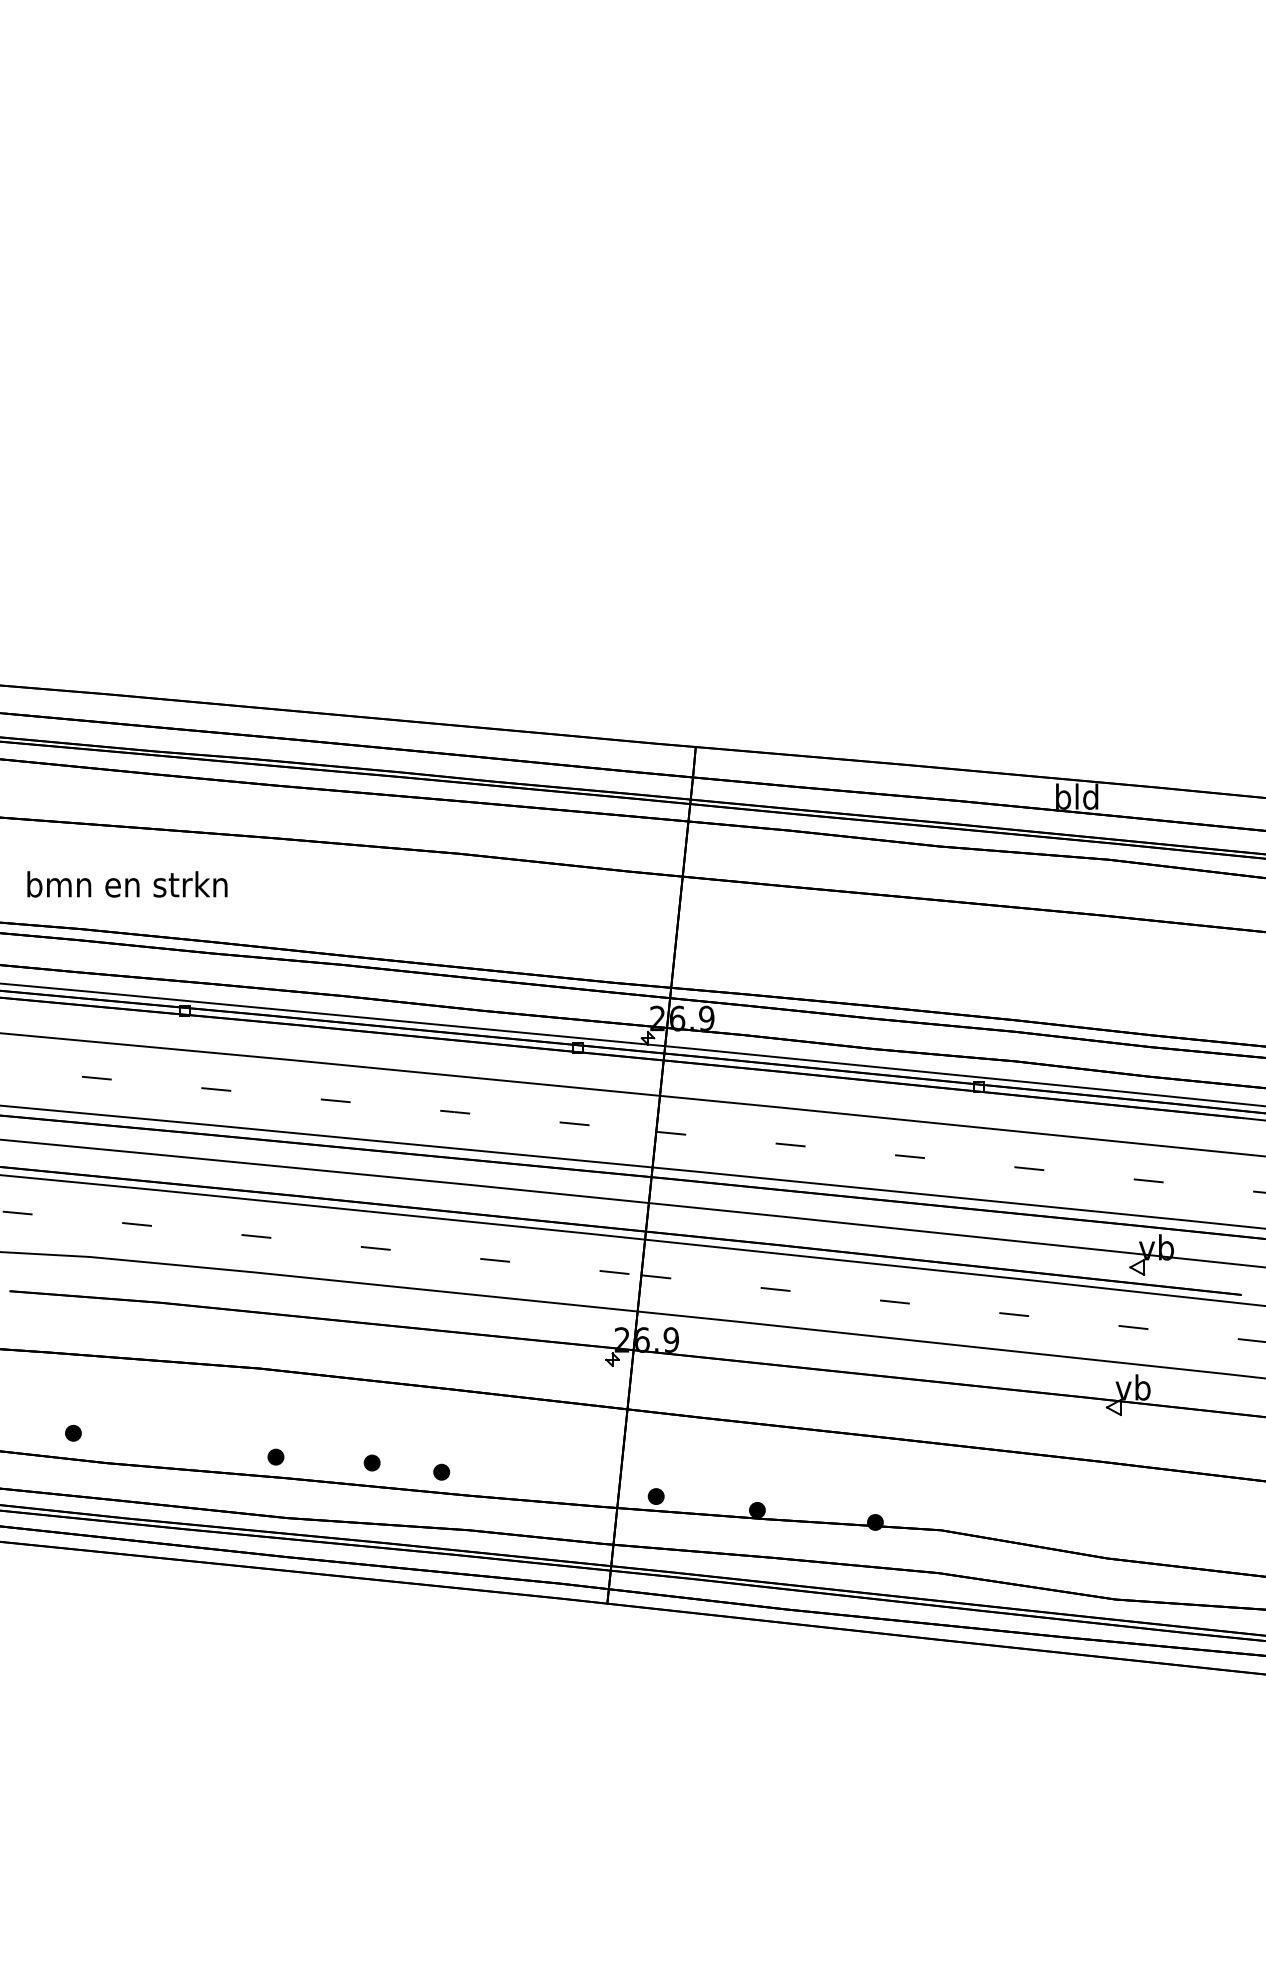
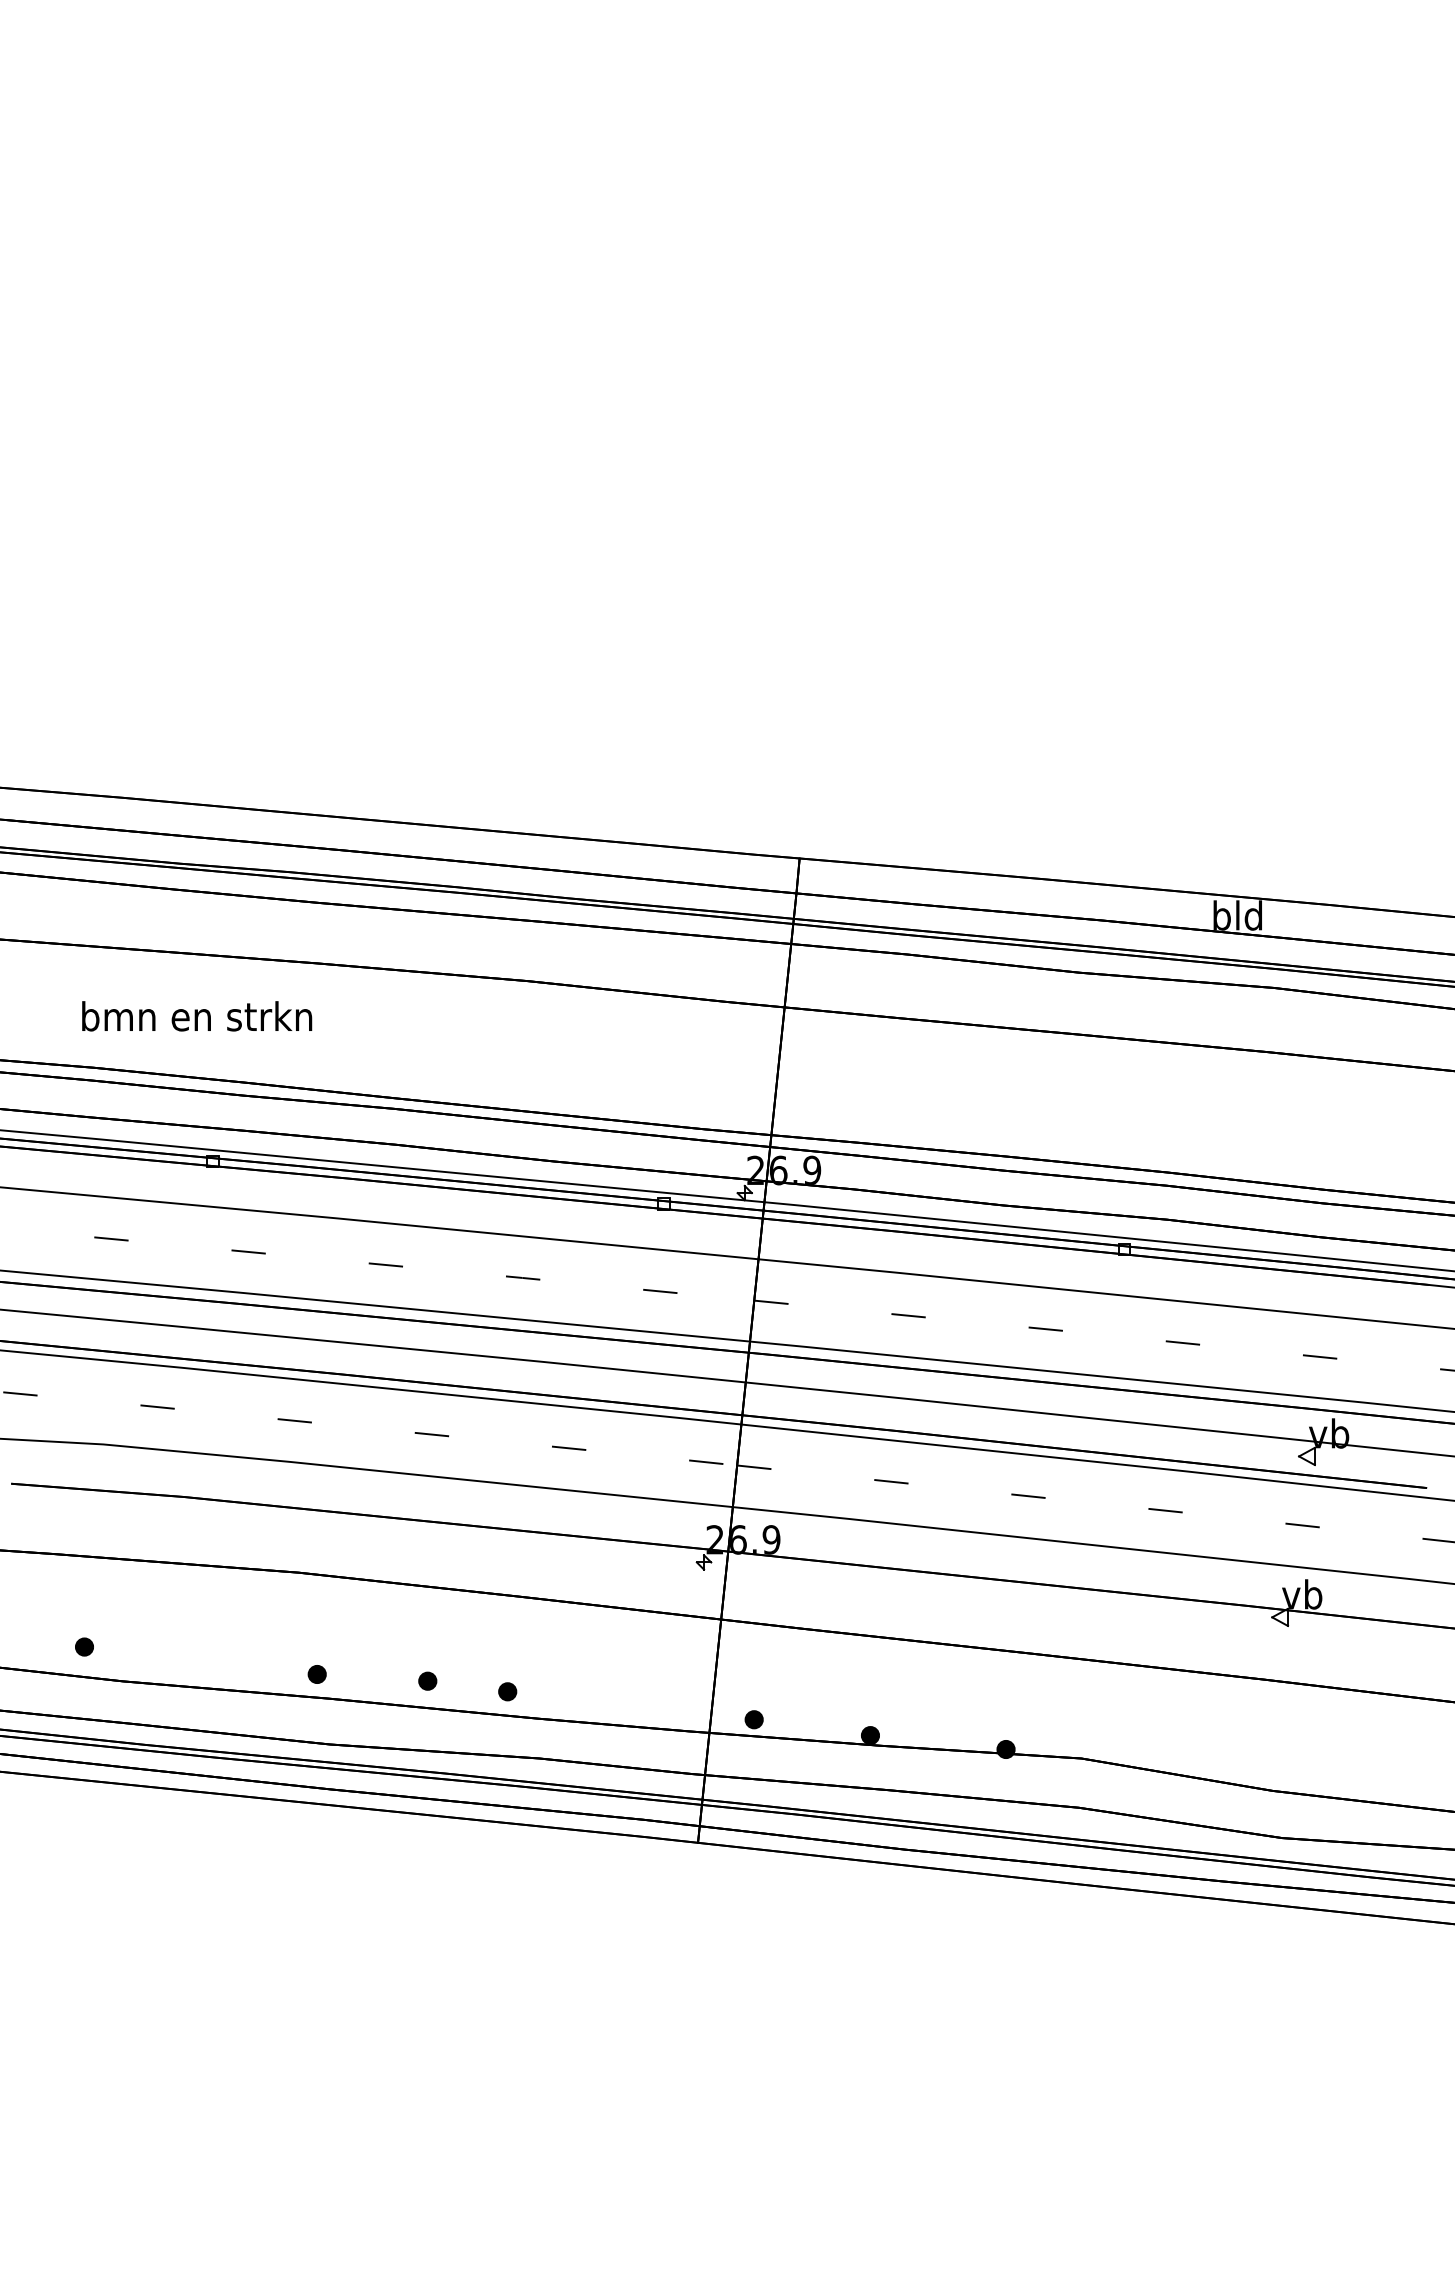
text: (127, 884) -> (197, 1016), moved

